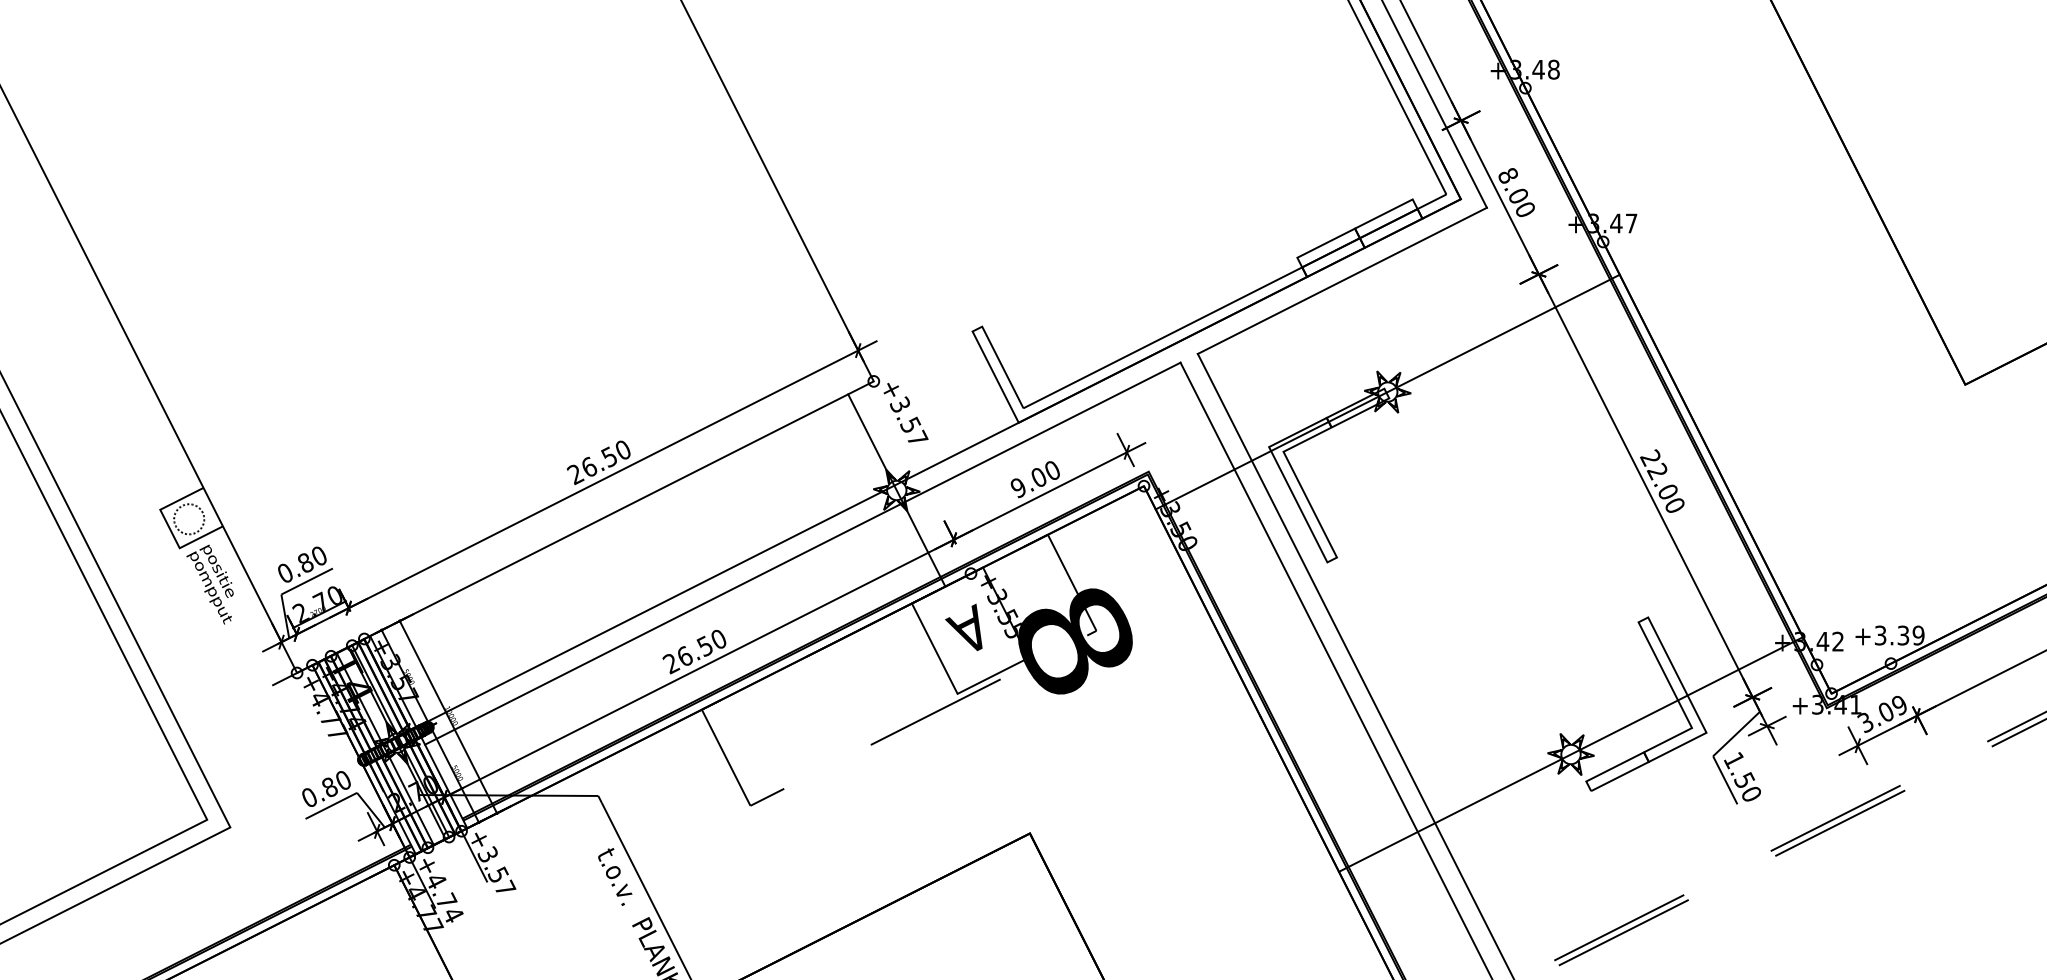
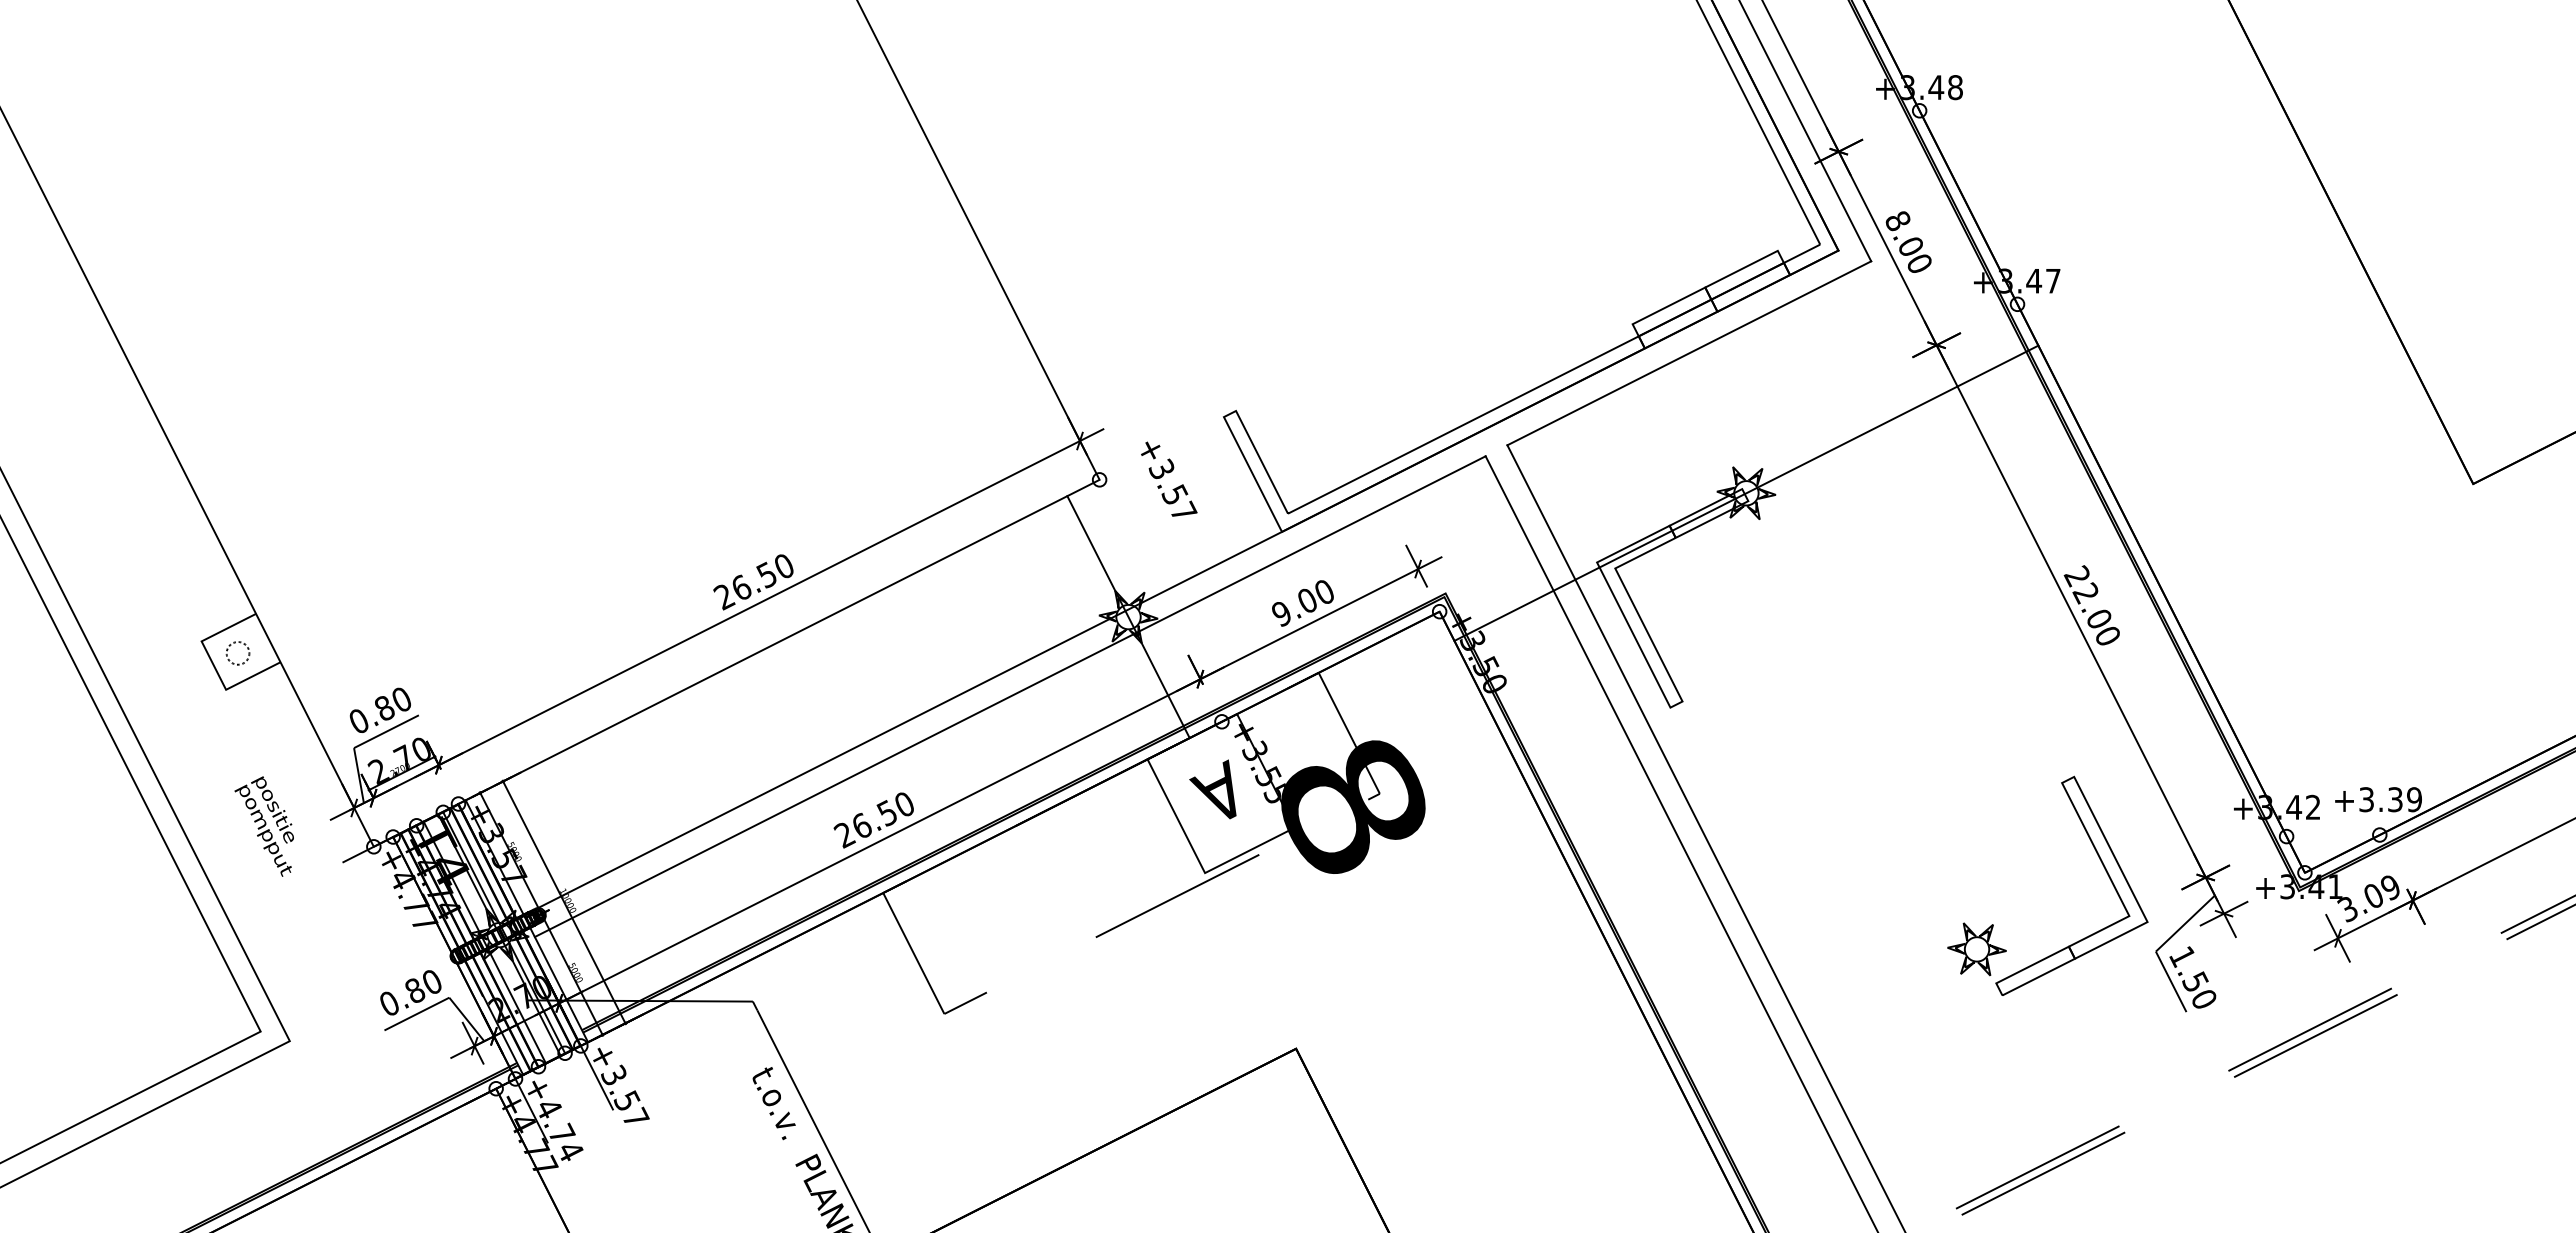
text: (906, 412) -> (1169, 478), moved
circle: (189, 519) -> (238, 653), size x0.6
text: (209, 584) -> (263, 826), moved
line: (1571, 754) -> (1977, 949), removed

